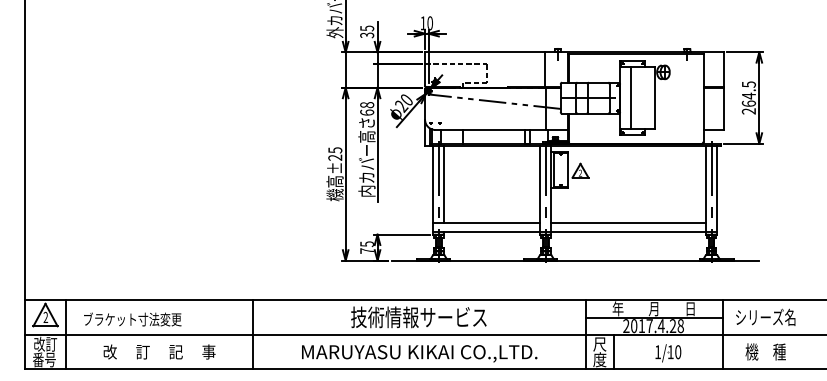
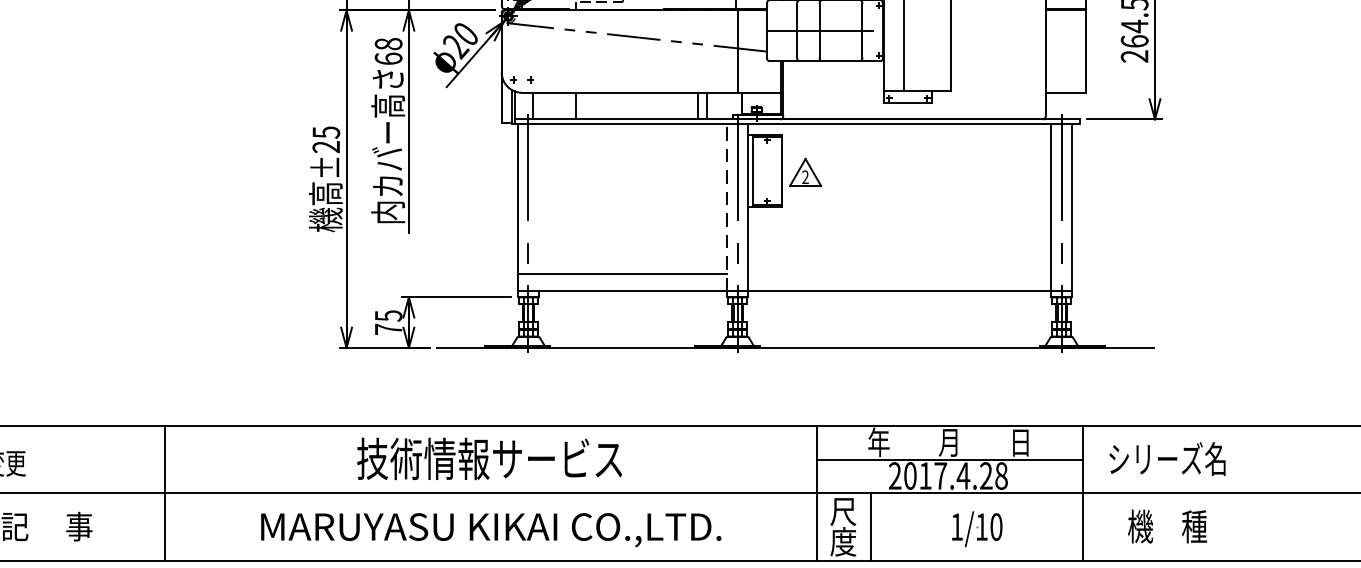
line: (444, 183) -> (539, 197), removed
line: (540, 188) -> (727, 207), solid -> dashed
line: (628, 222) -> (899, 273), removed

